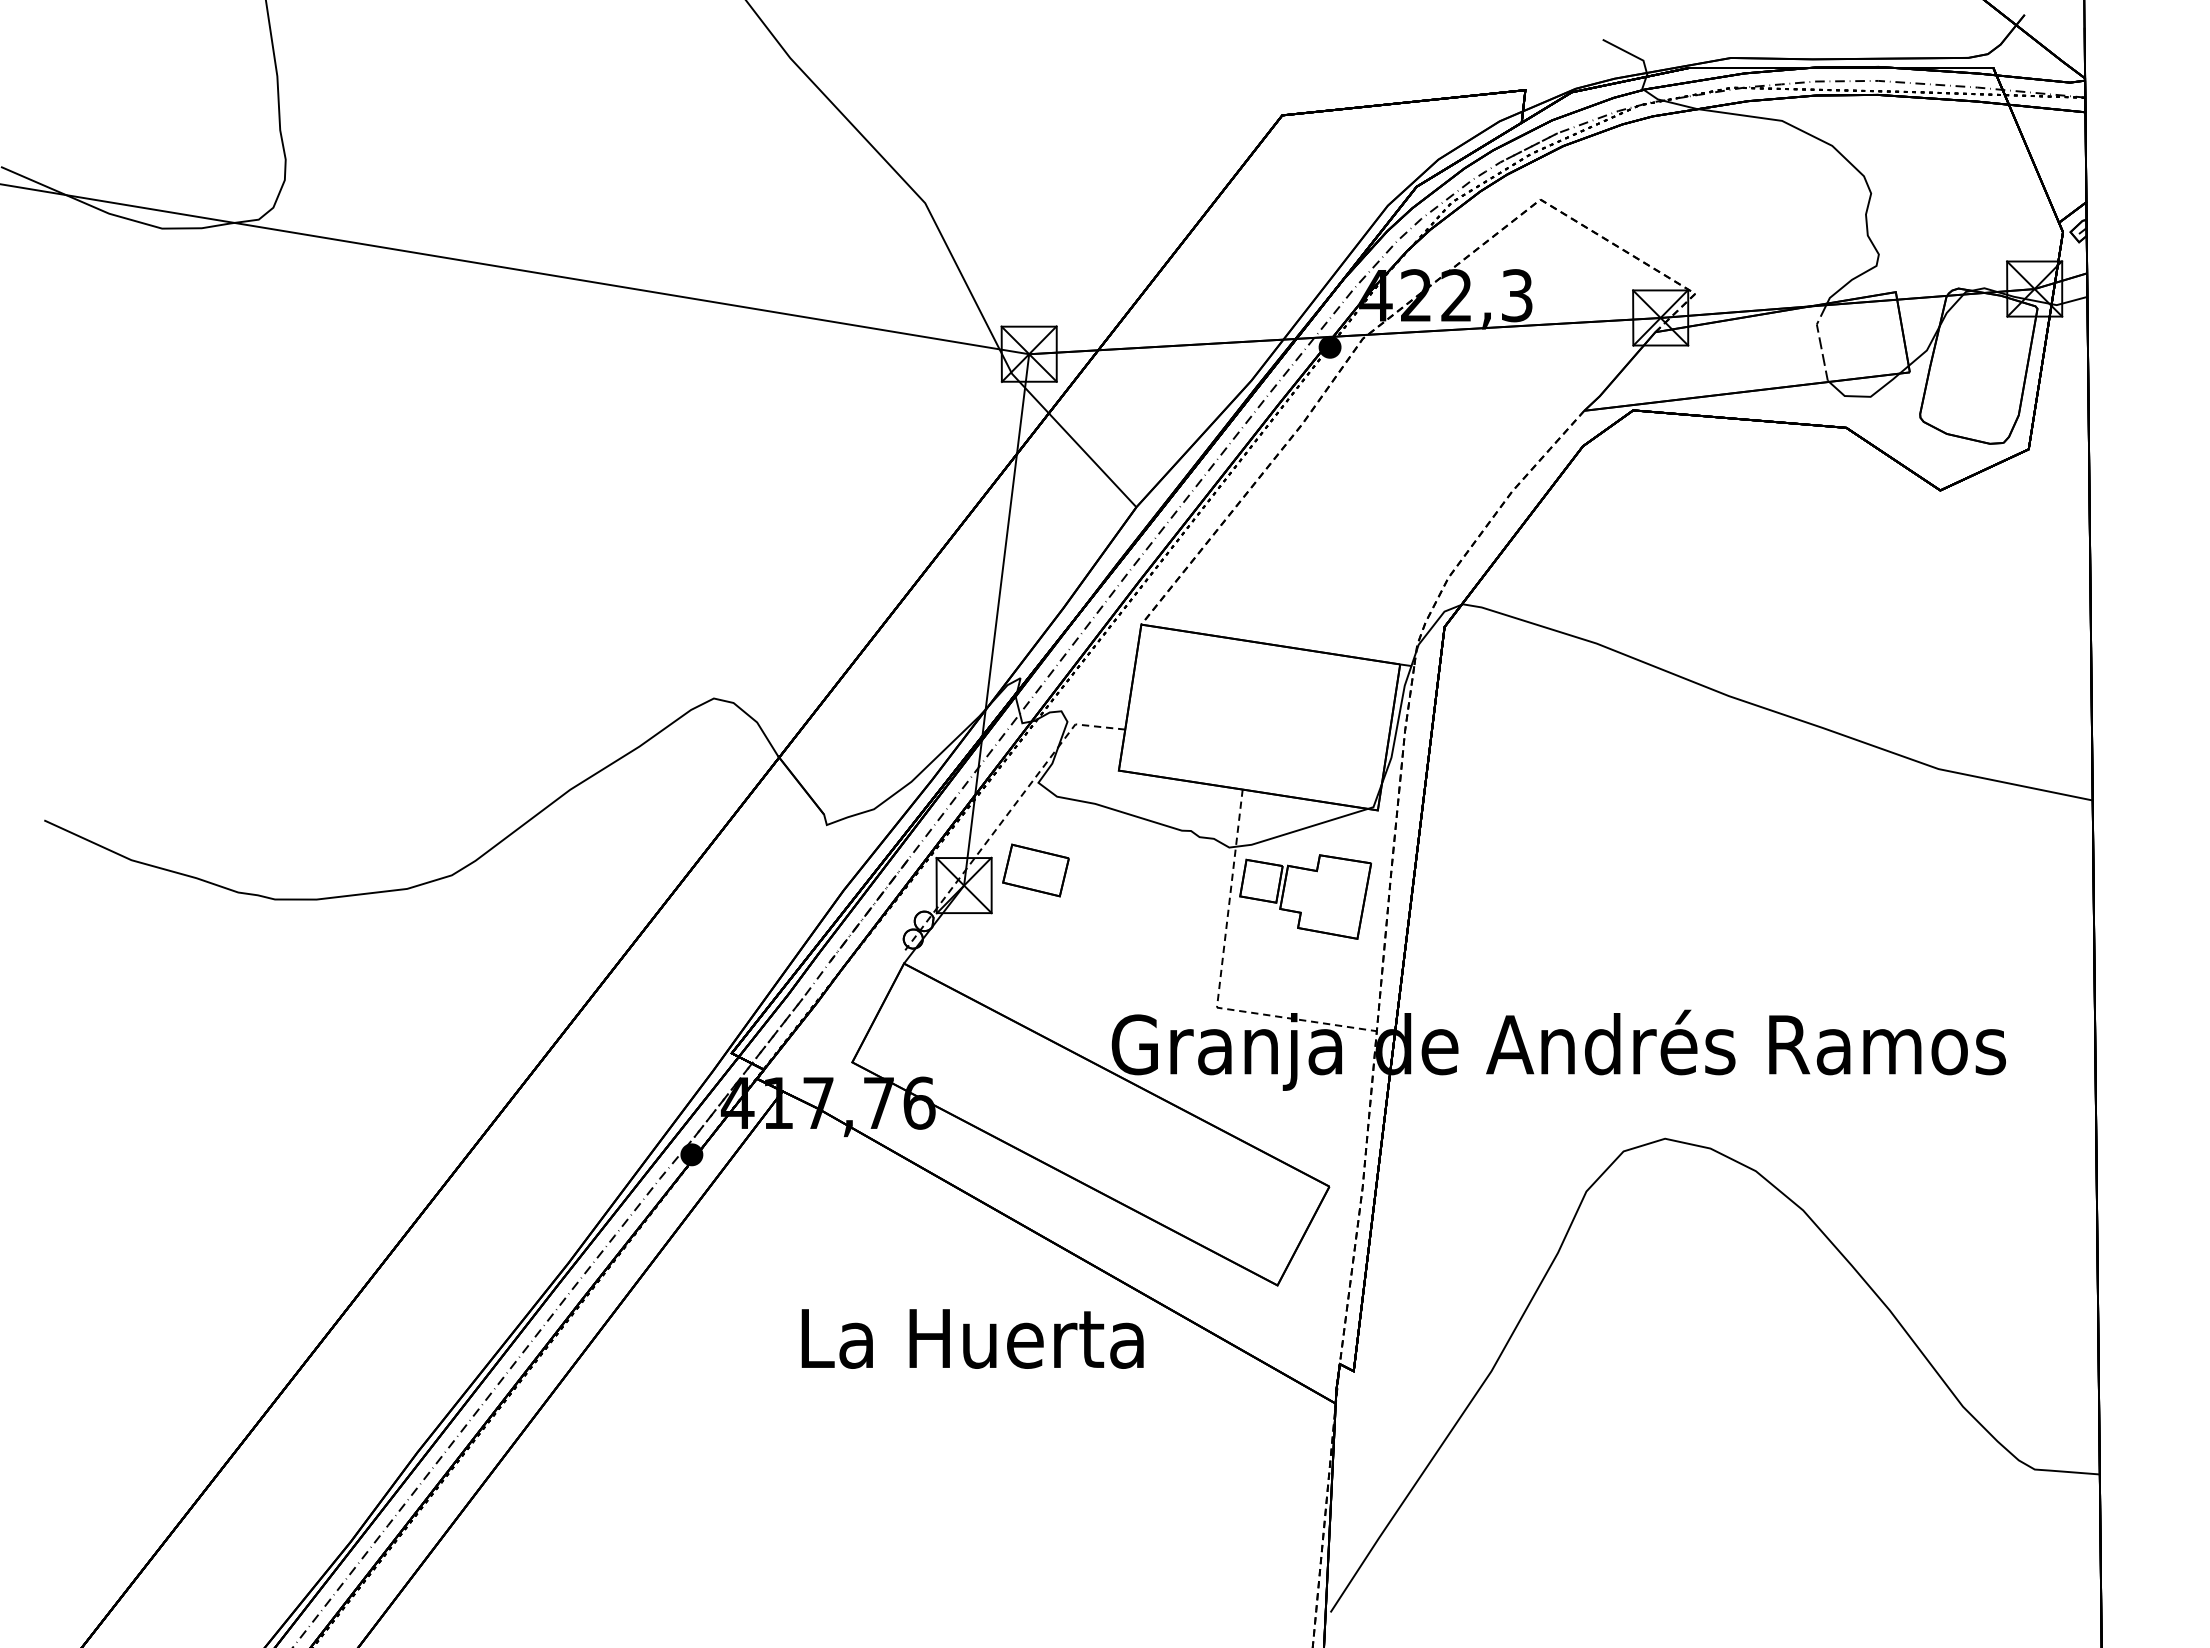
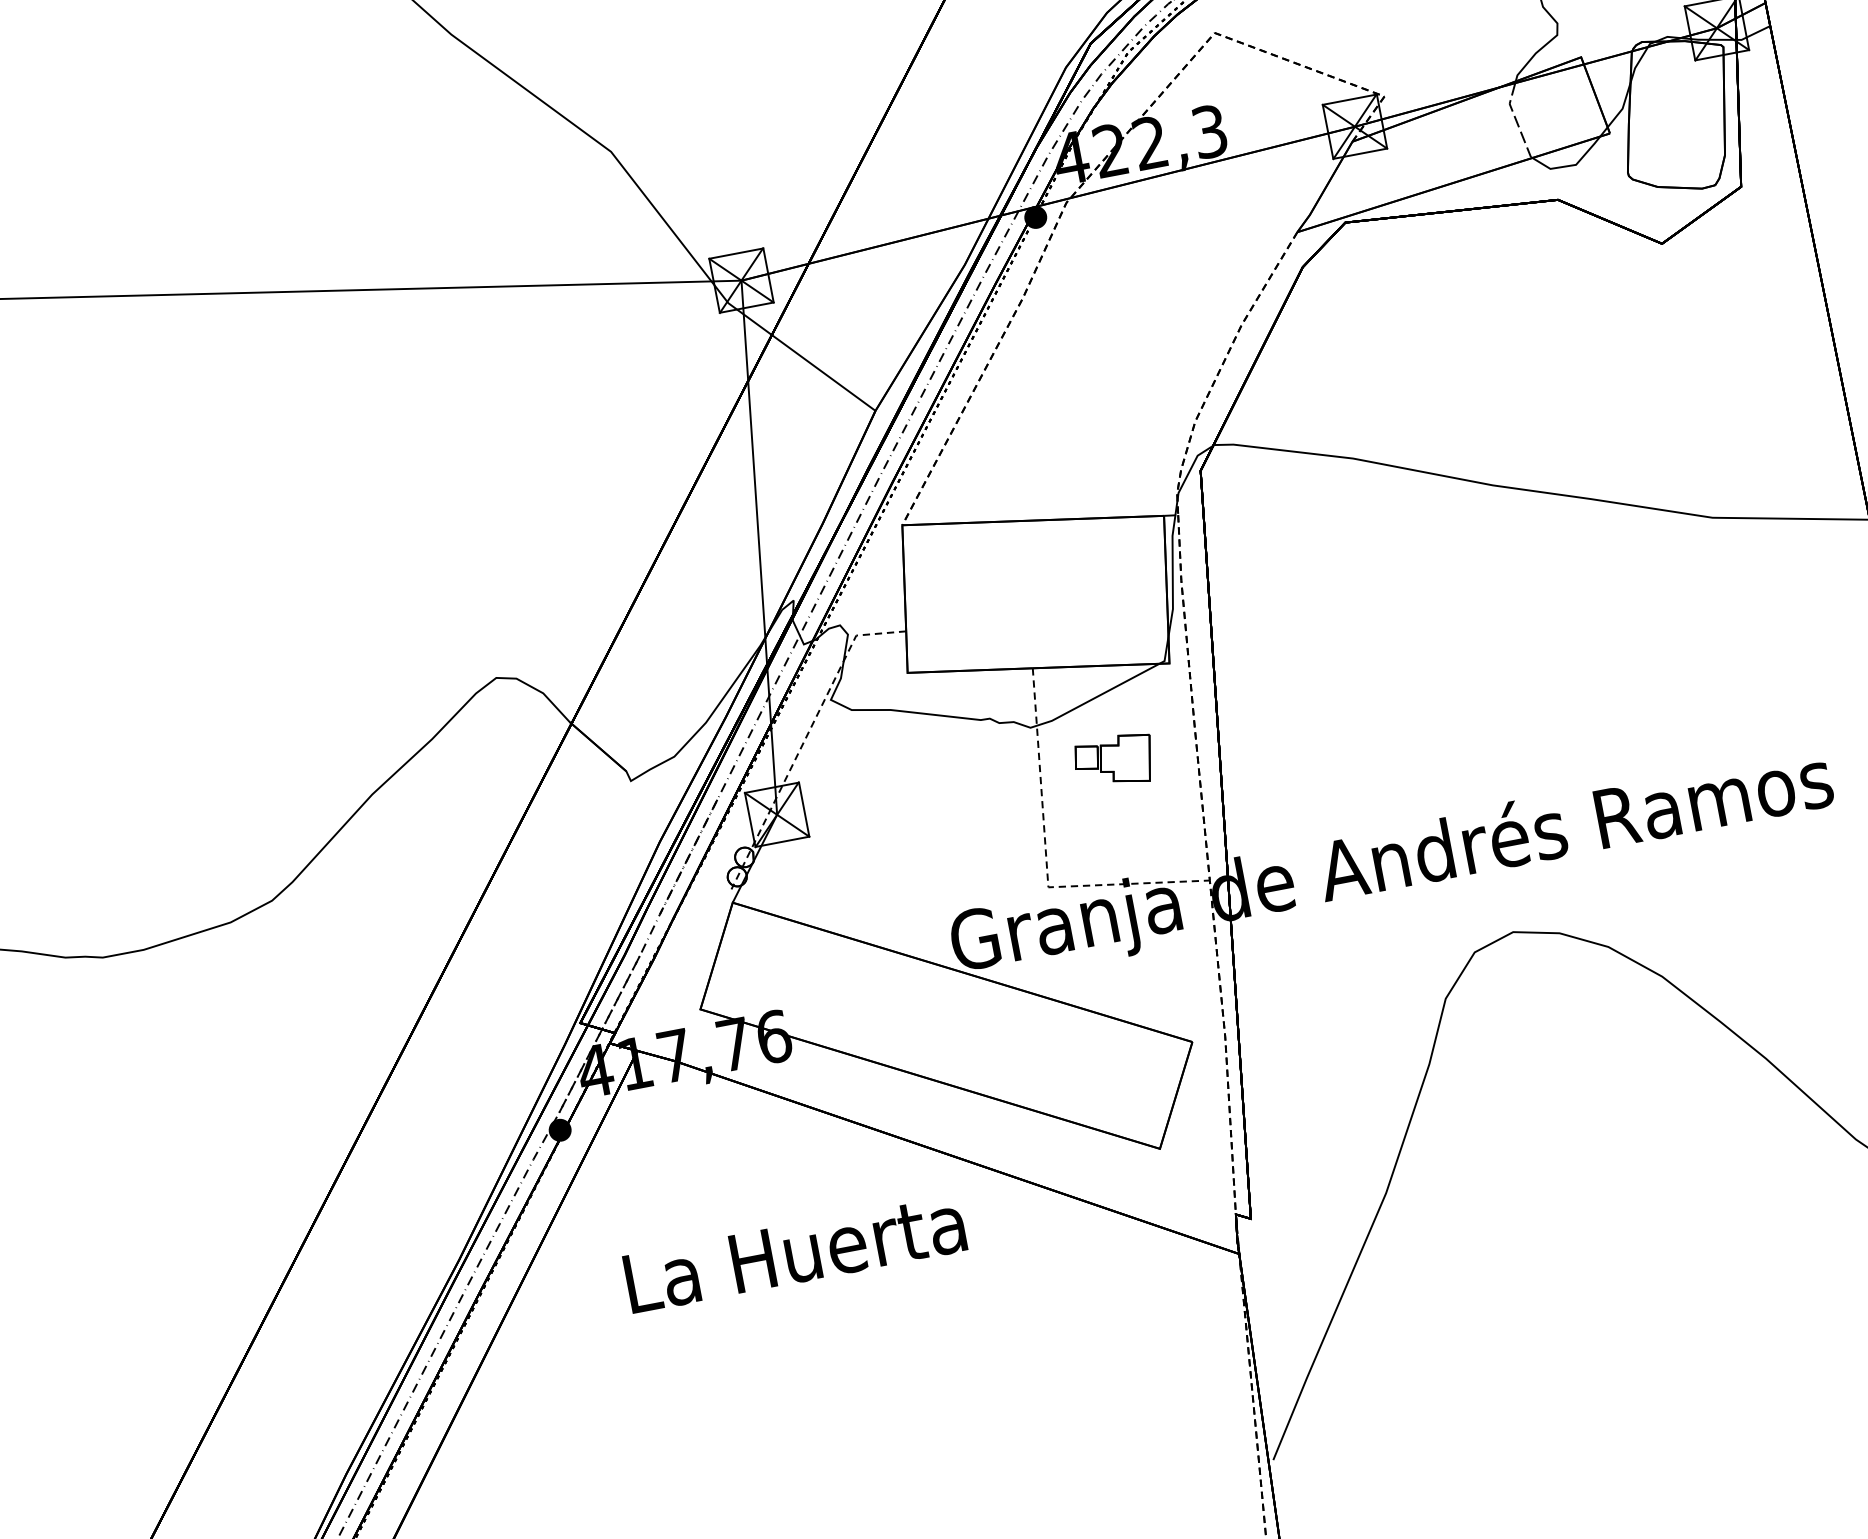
part: (1035, 870) -> (844, 786), removed
part: (1305, 896) -> (1114, 761), size x0.6
text: (972, 1338) -> (794, 1253), moved

